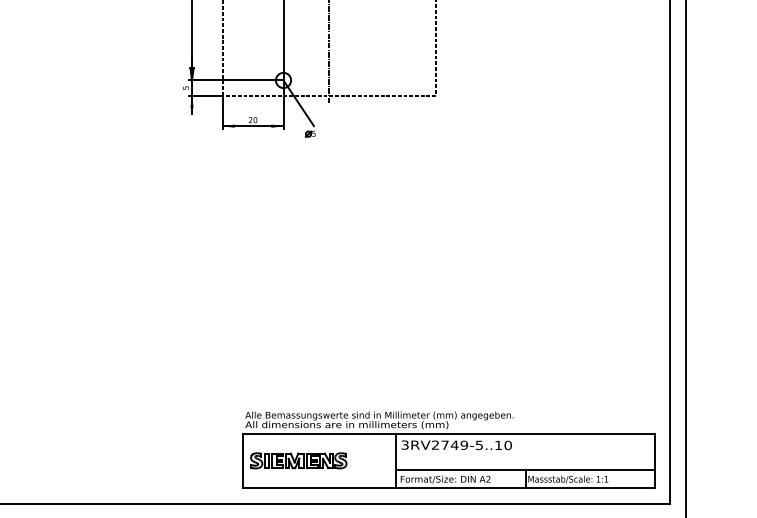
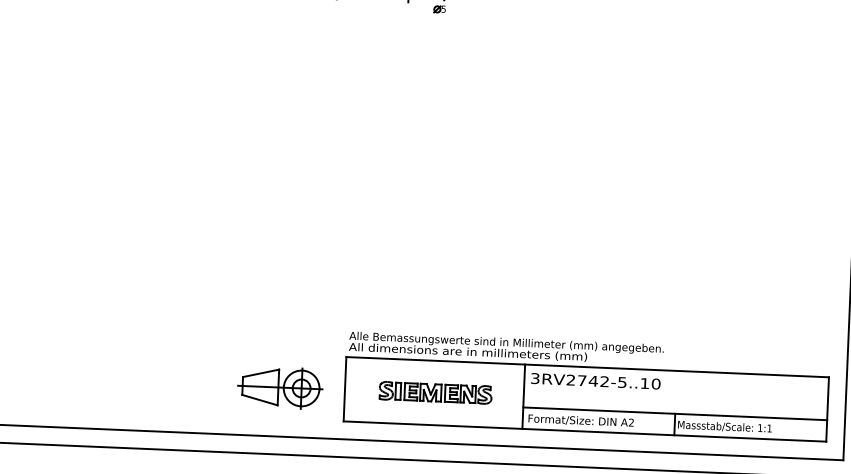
text: (464, 444) -> (604, 380), 3RV2749-5..10 -> 3RV2742-5..10
part: (298, 460) -> (435, 392), moved
part: (187, 461) -> (279, 387), added

